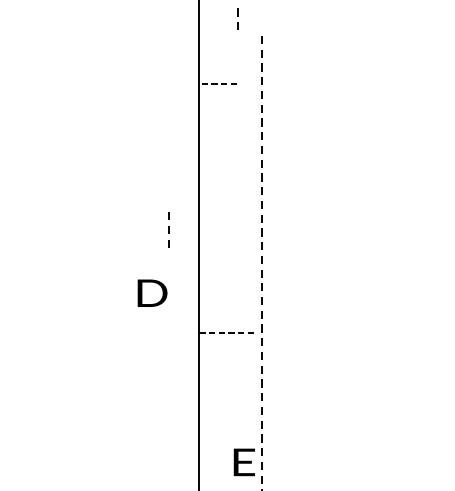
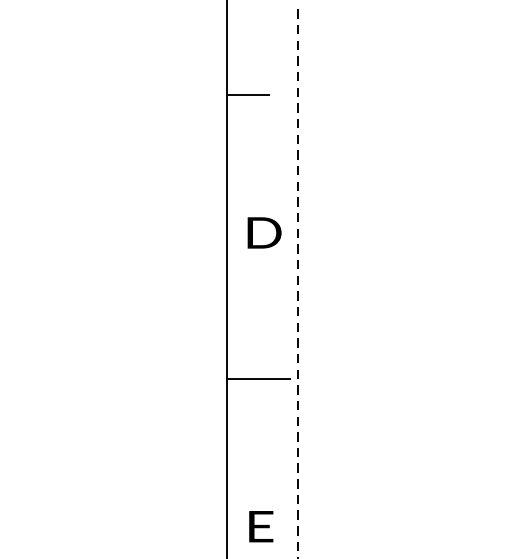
line: (237, 16) -> (297, 18), moved
line: (217, 84) -> (247, 95), dashed -> solid
line: (168, 229) -> (191, 261), removed
text: (152, 292) -> (264, 232), moved
line: (227, 332) -> (258, 378), dashed -> solid
text: (244, 462) -> (261, 526), moved

